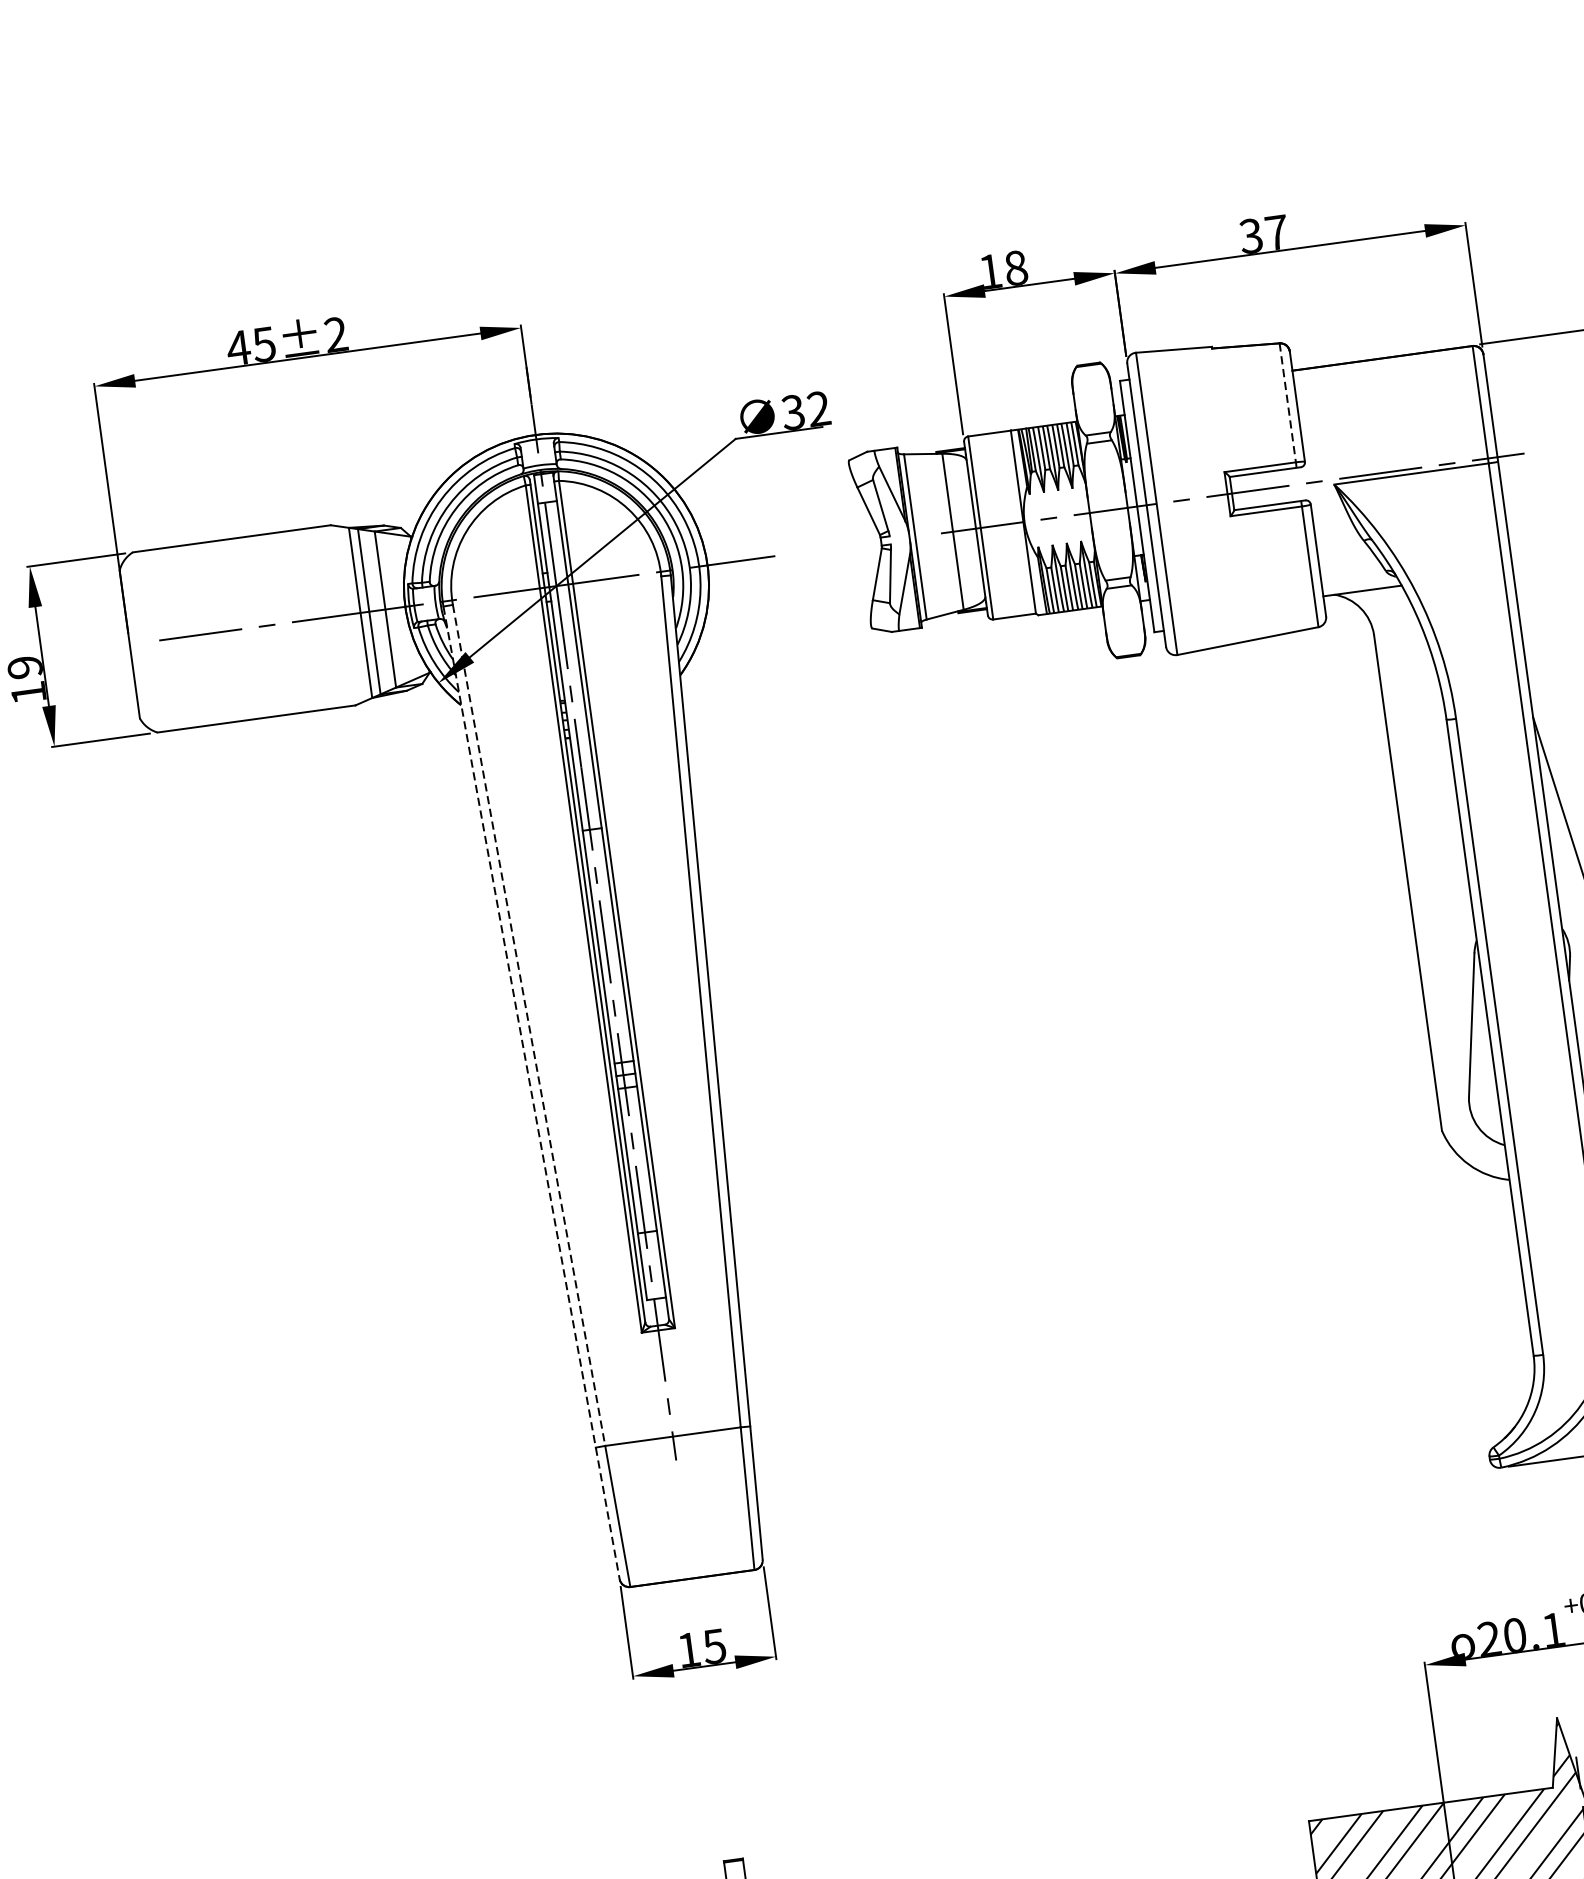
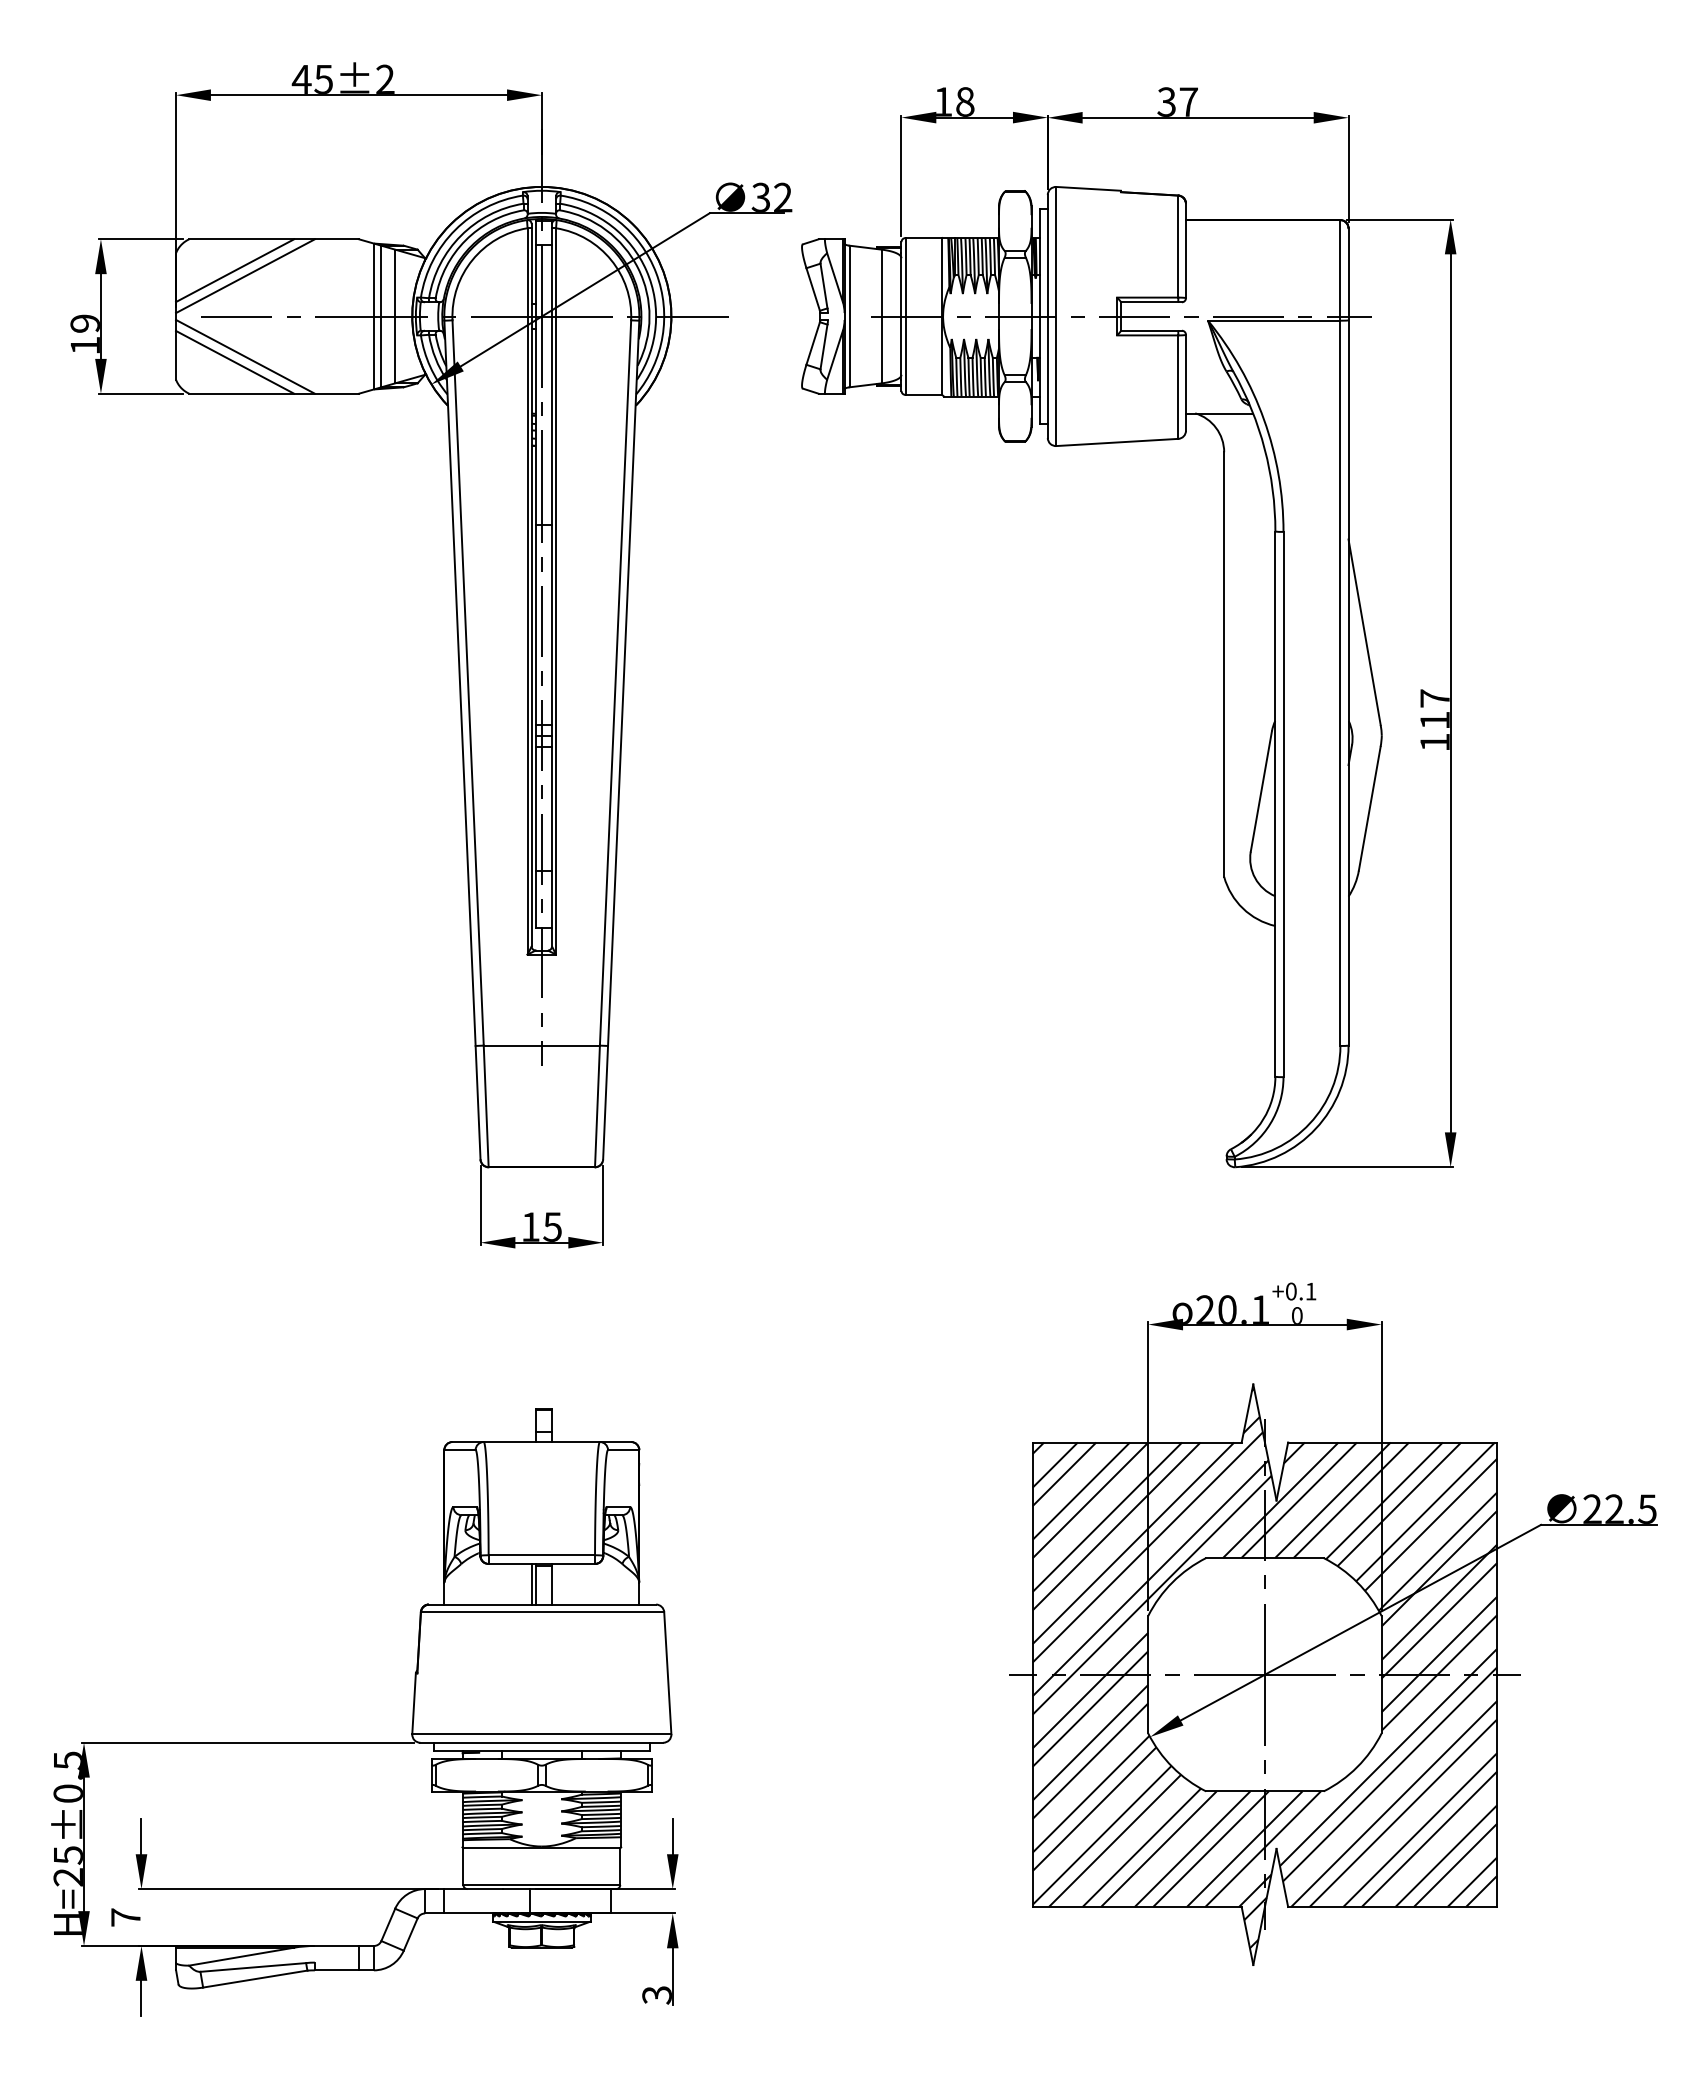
line: (1287, 402) -> (1178, 246), dashed -> solid
line: (191, 581) -> (235, 270), added
line: (204, 586) -> (245, 276), added
line: (217, 680) -> (245, 356), added
line: (206, 687) -> (235, 361), added
line: (529, 1025) -> (468, 683), dashed -> solid
line: (531, 1093) -> (462, 740), dashed -> solid

